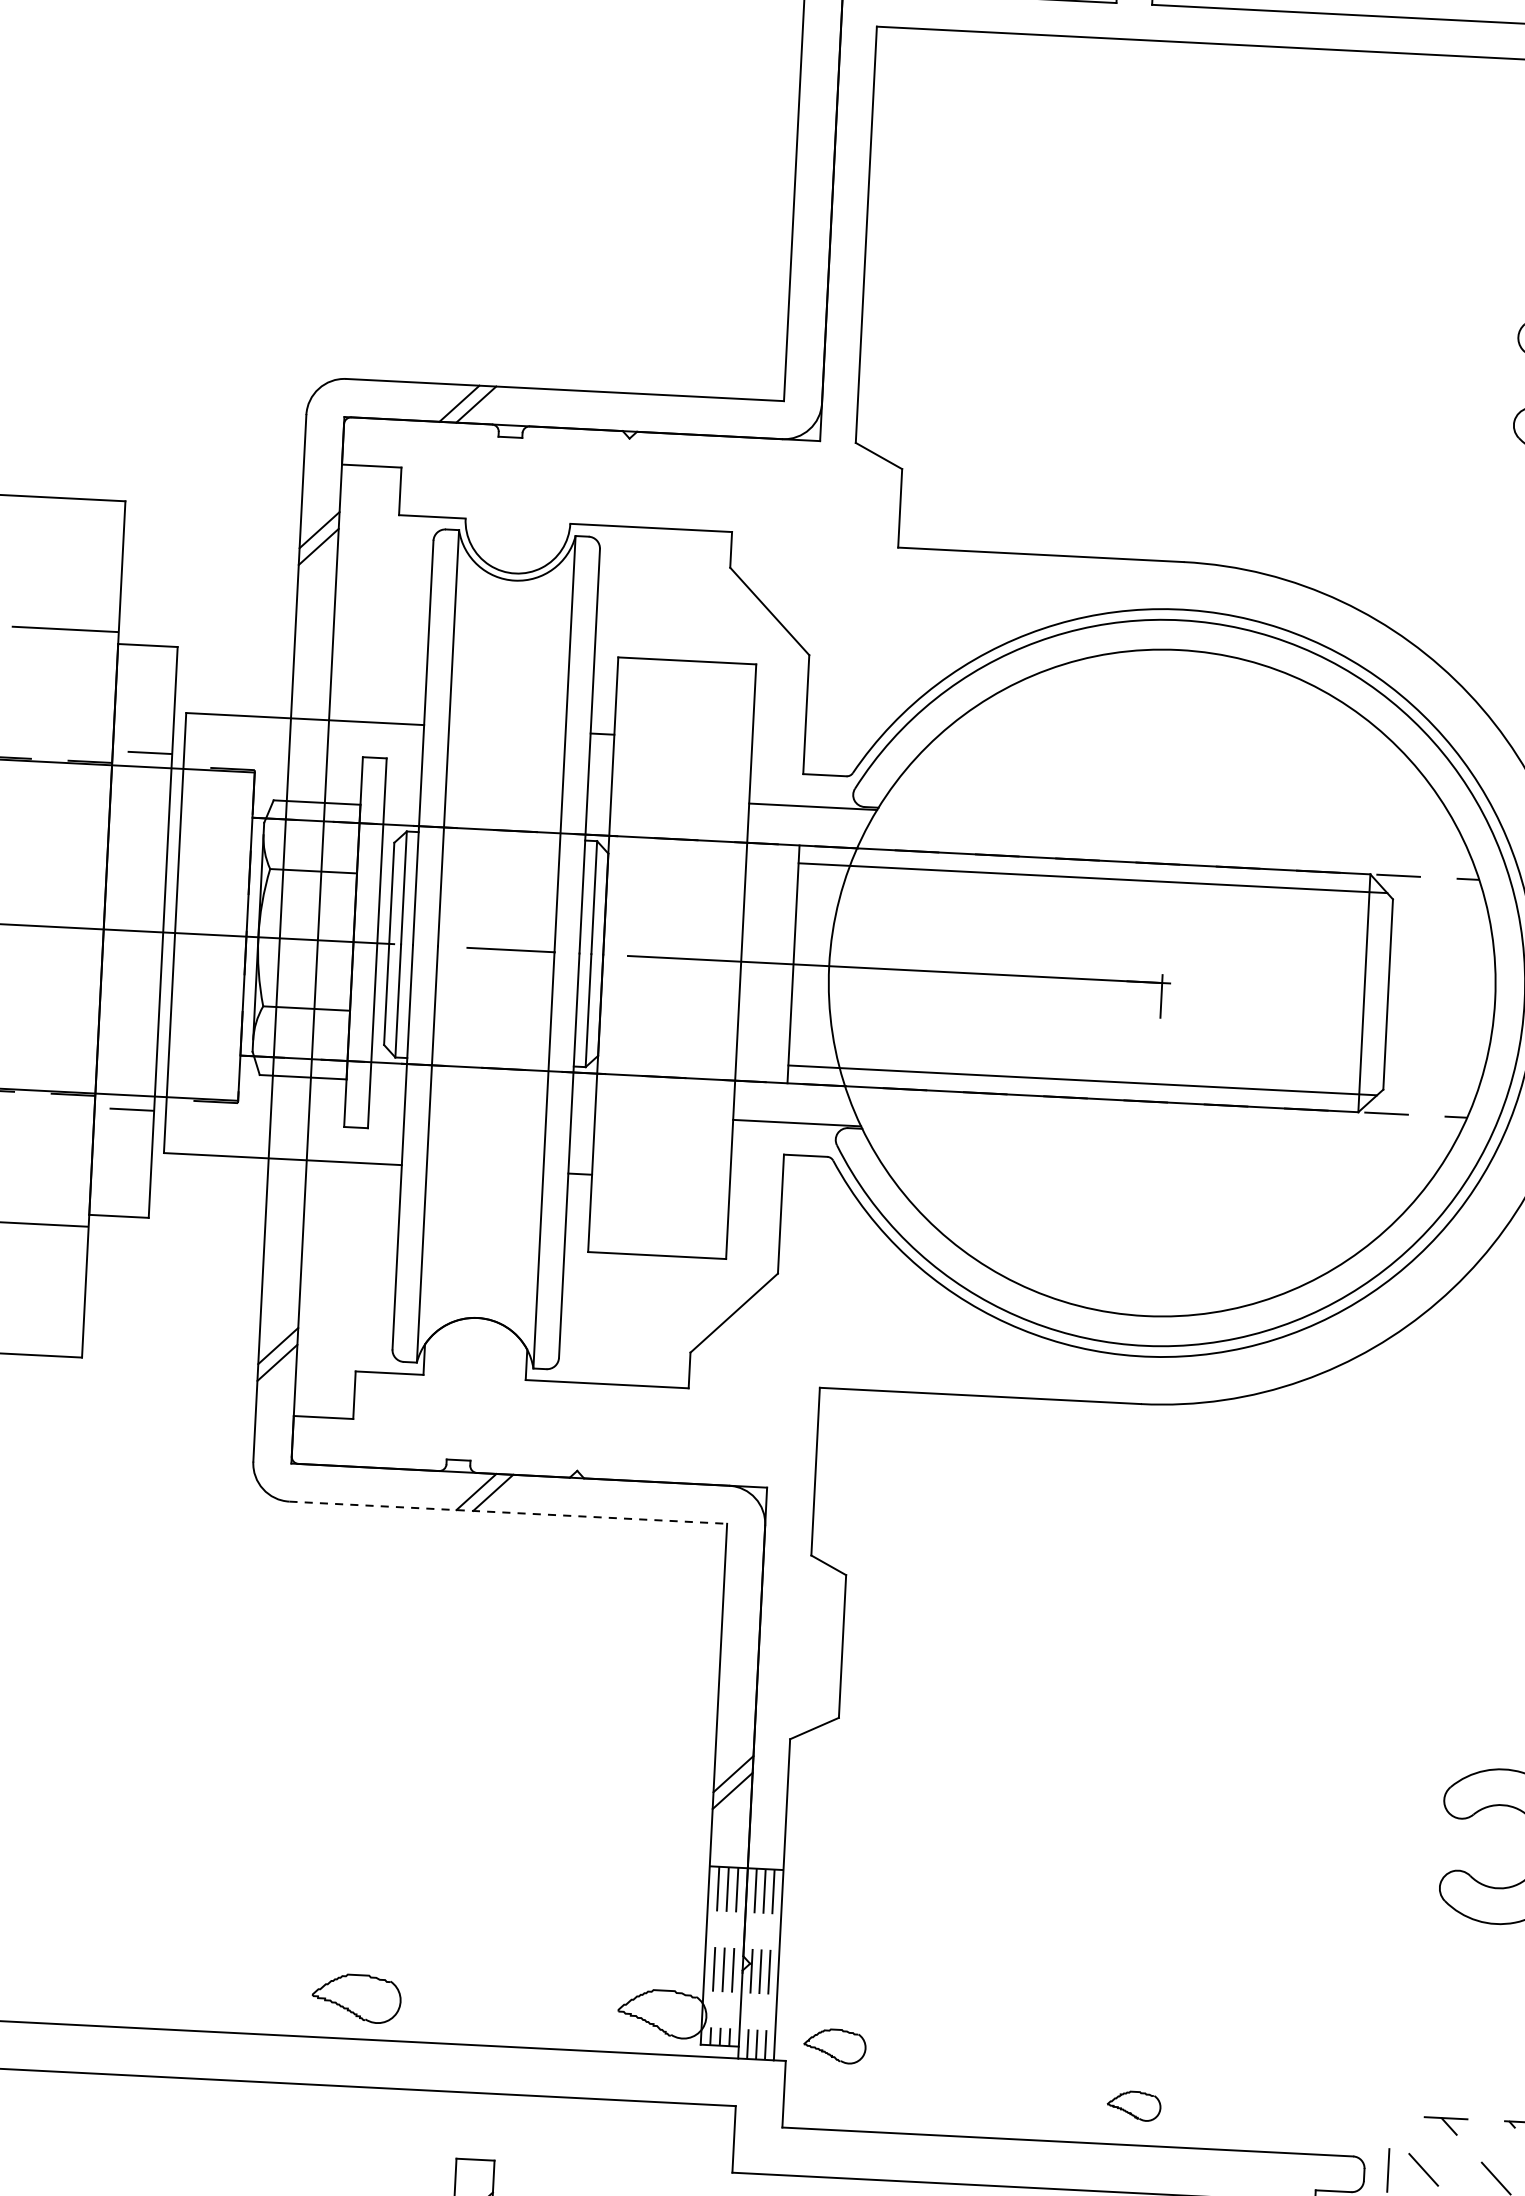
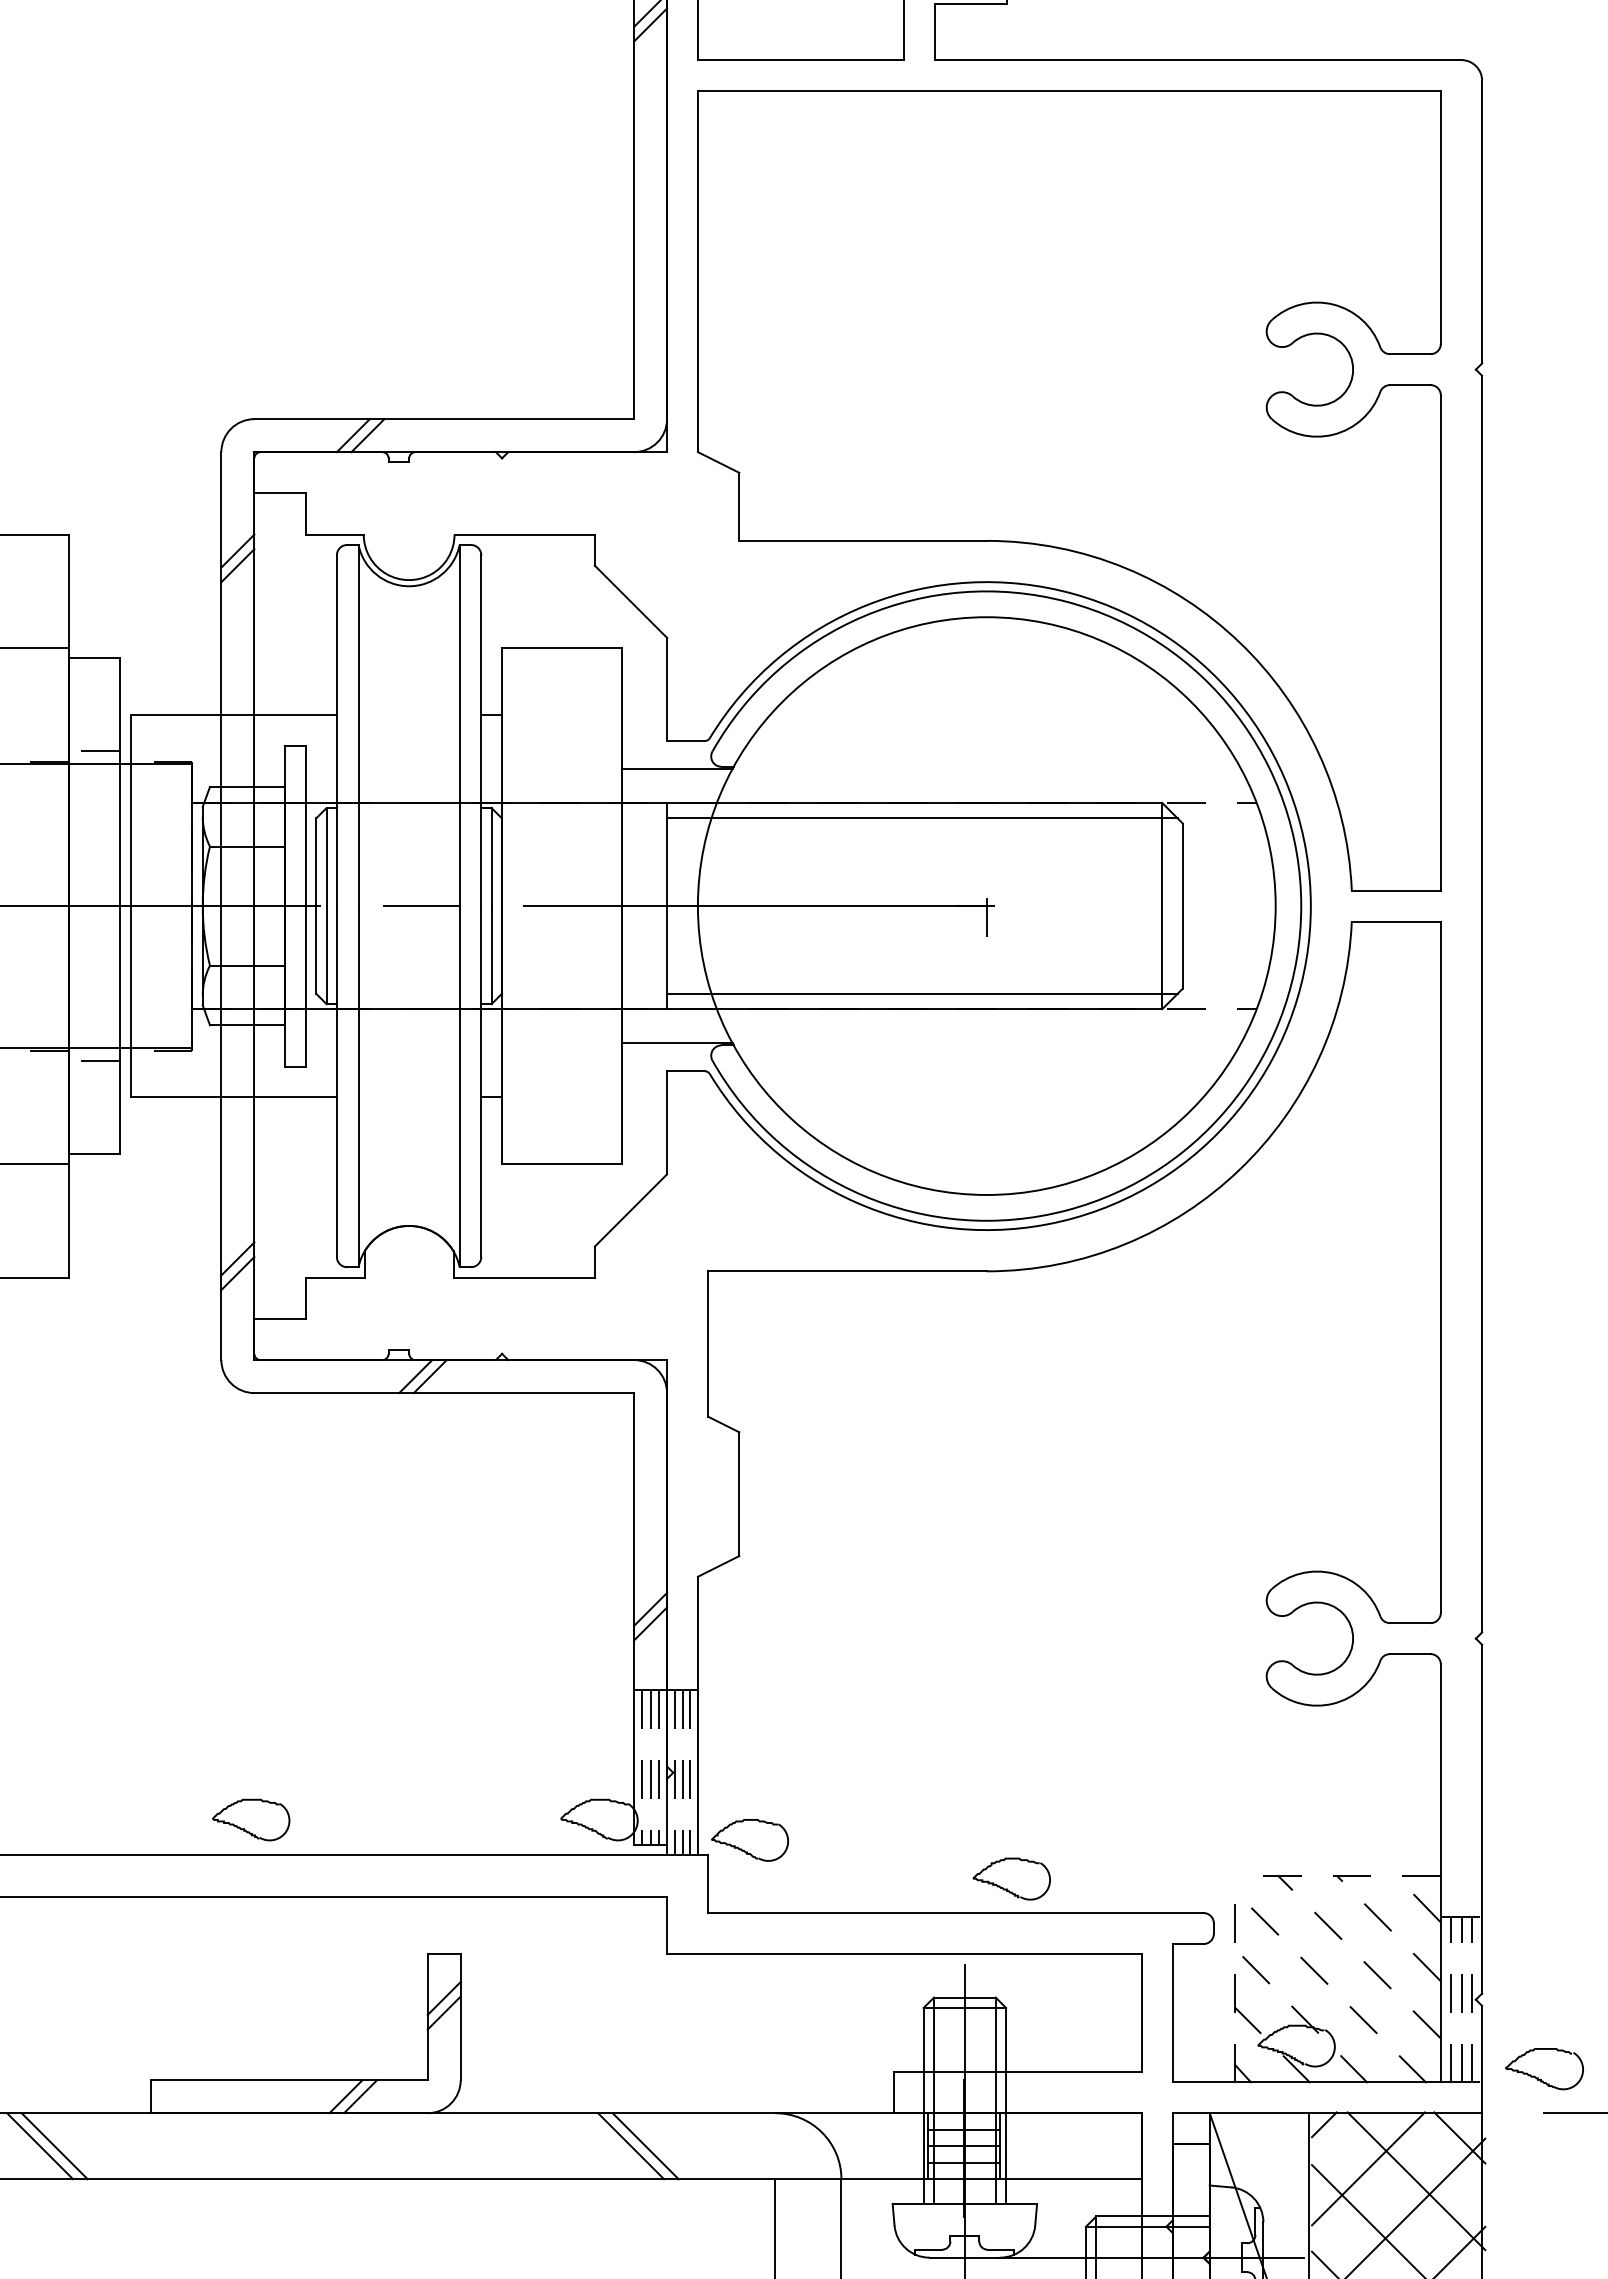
line: (508, 1513) -> (444, 1393), dashed -> solid
part: (356, 1997) -> (251, 1819), moved
part: (835, 2046) -> (750, 1840), size x1.43
part: (1133, 2105) -> (1011, 1878), size x1.67

